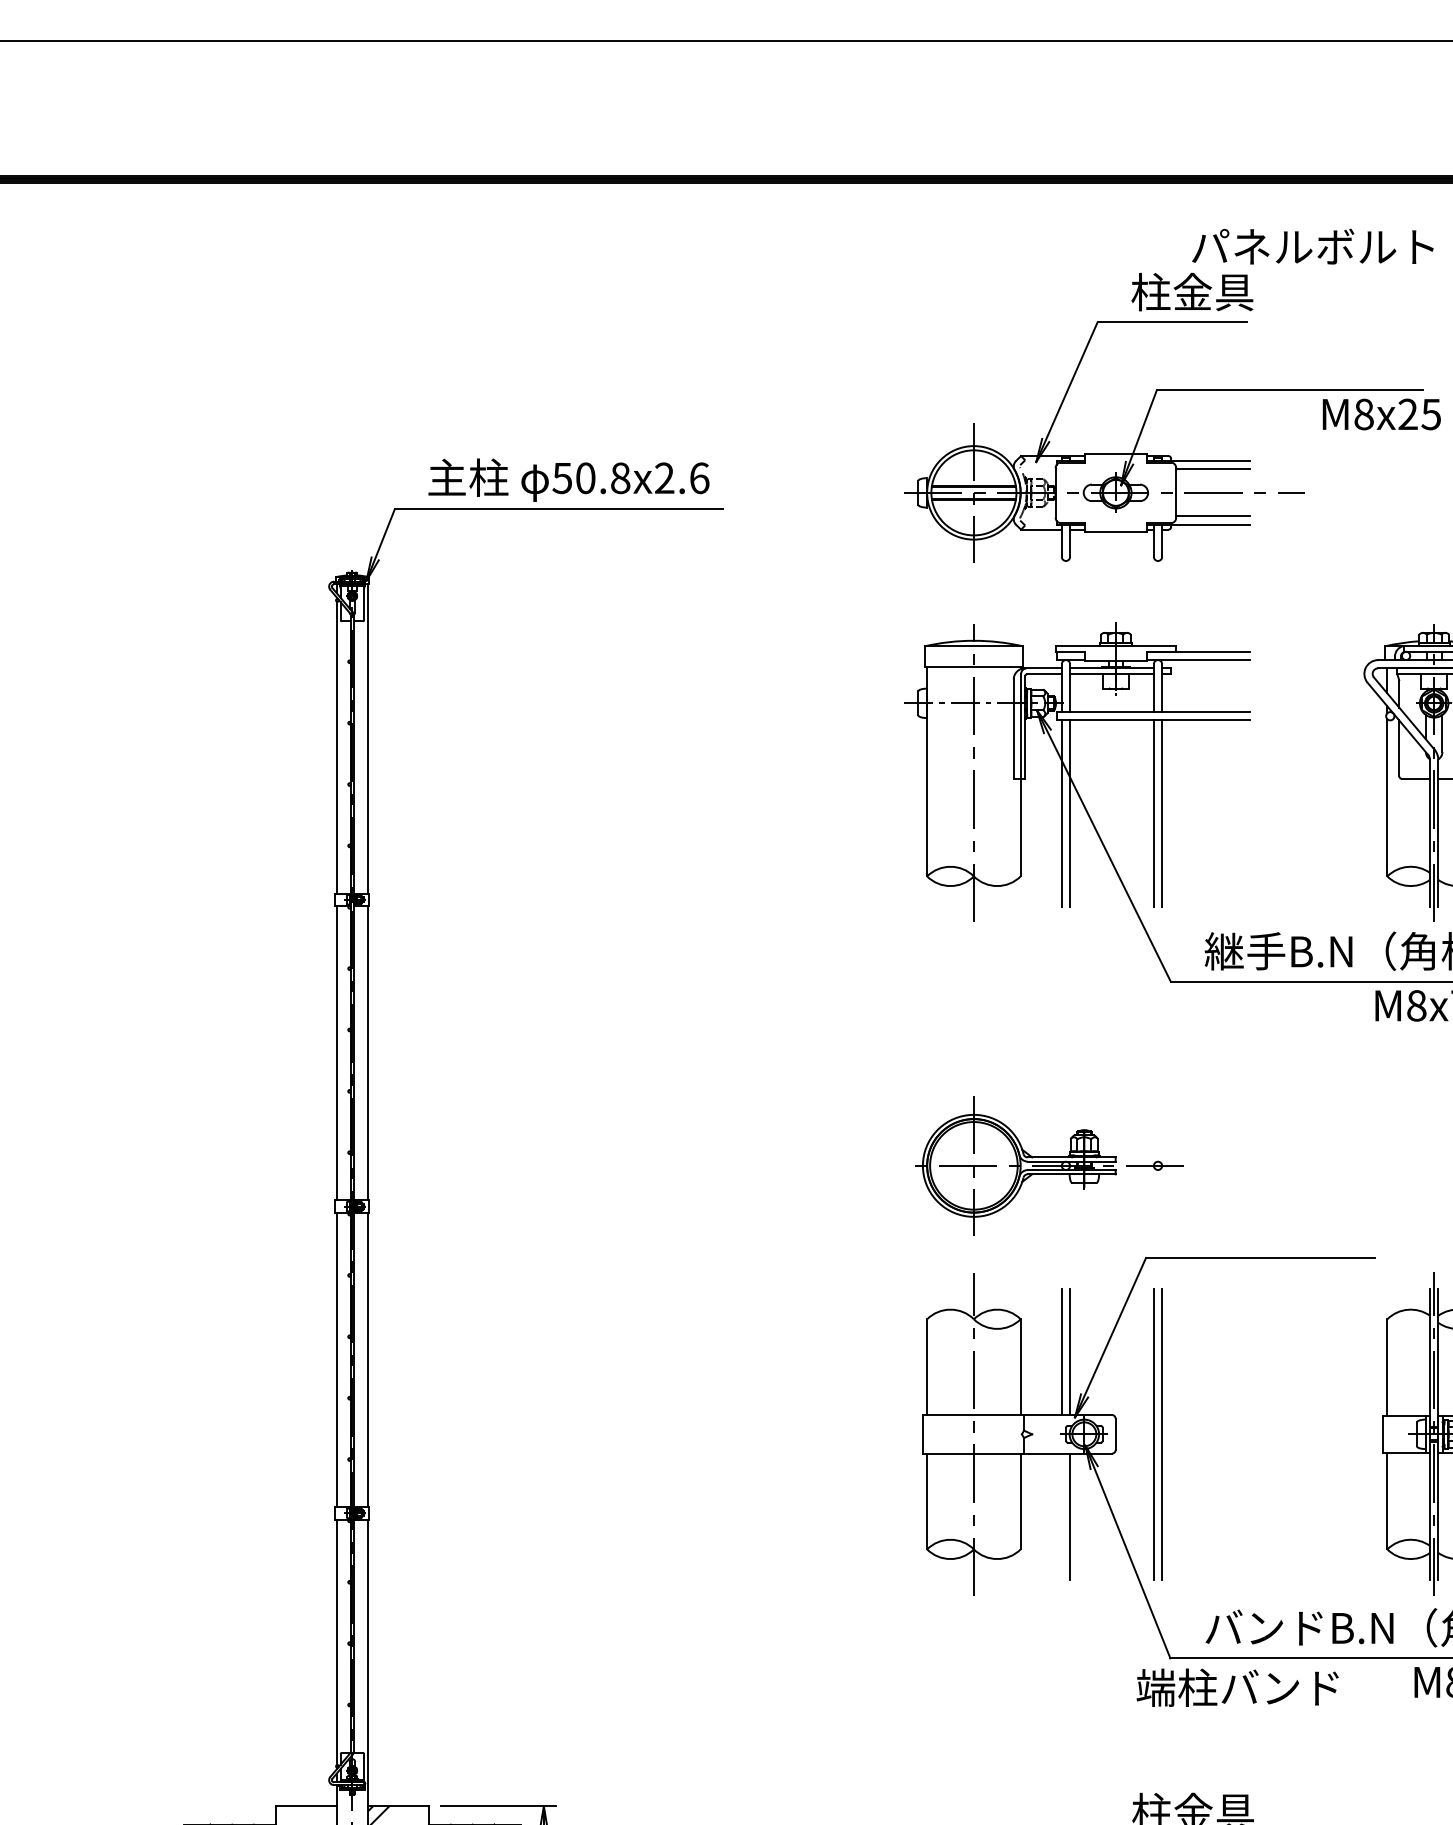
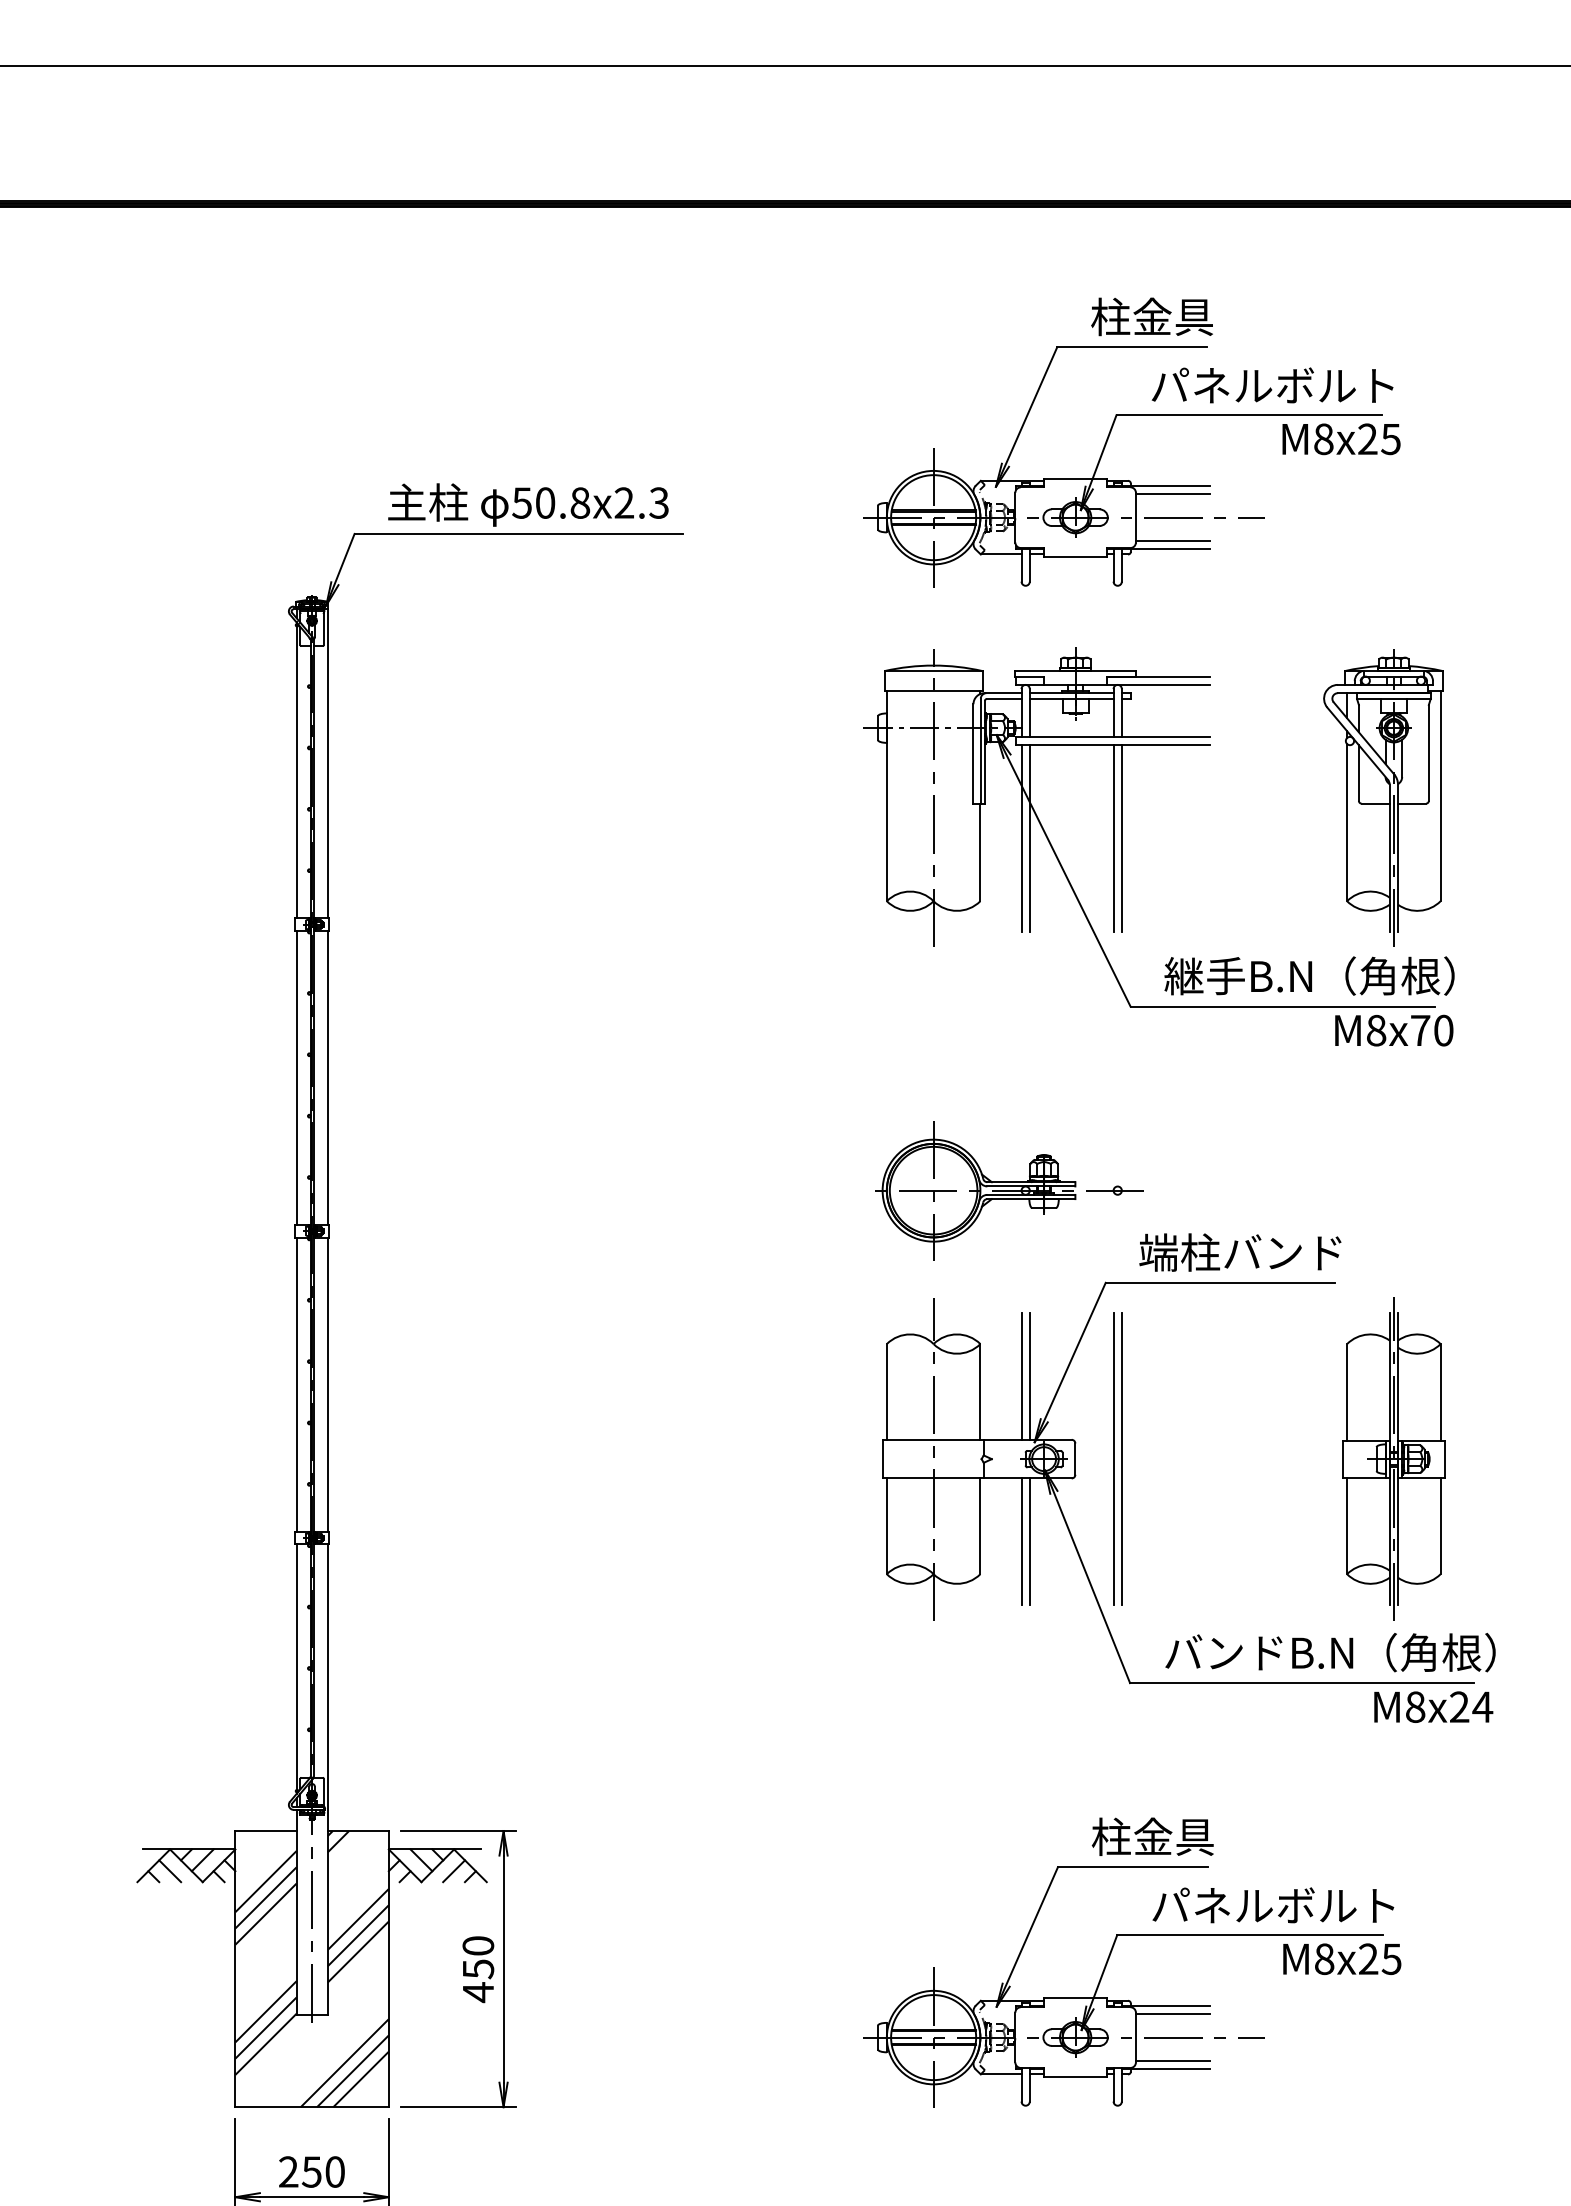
text: (1312, 246) -> (1272, 385), moved
text: (699, 477) -> (659, 502), 50.8x2.6 -> 50.8x2.3
line: (1061, 1516) -> (1021, 1541), added
text: (1237, 1687) -> (1240, 1252), moved

